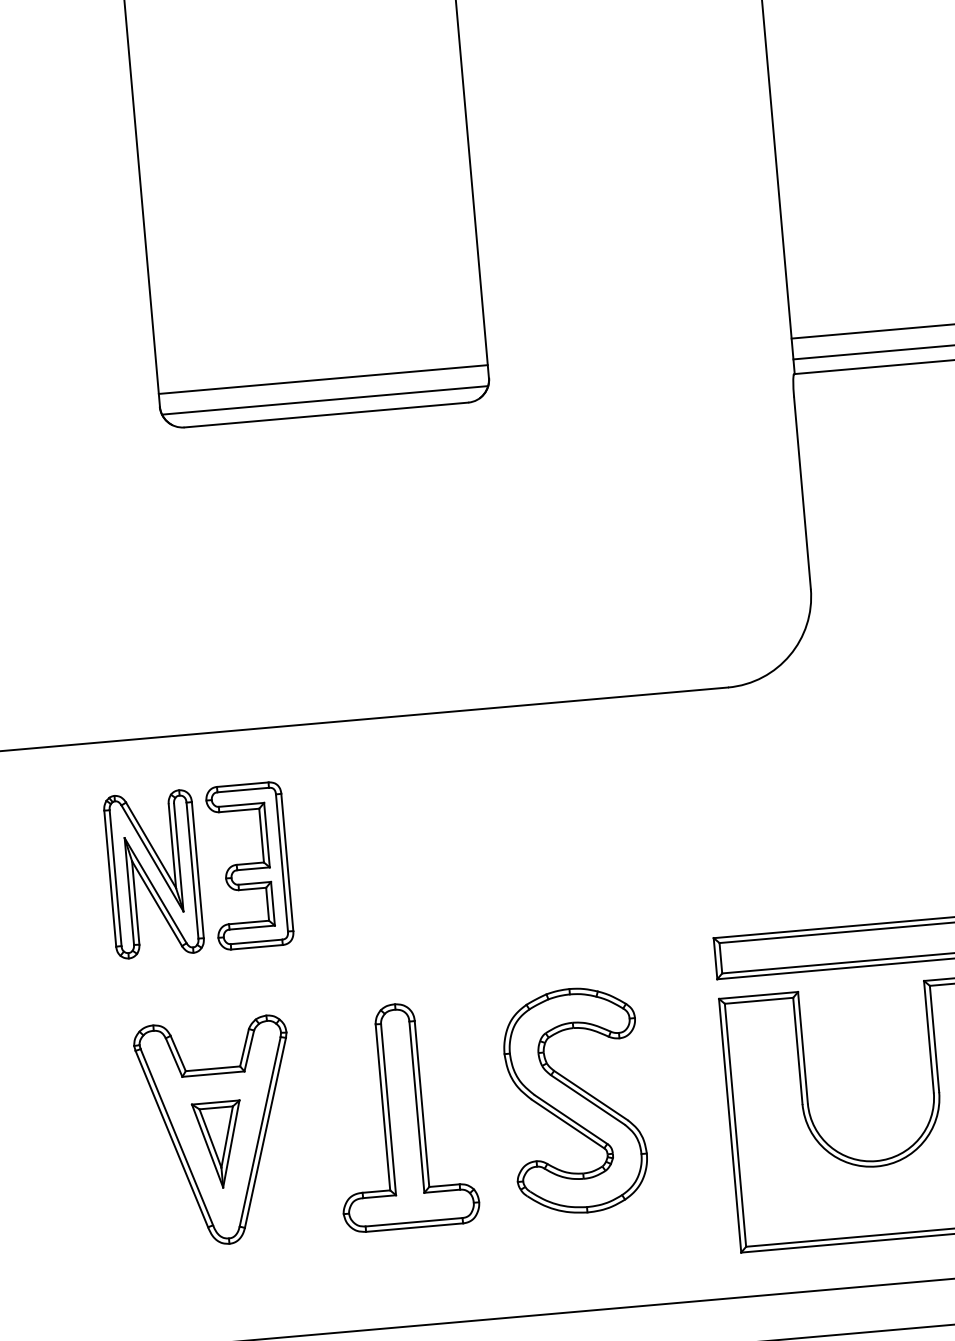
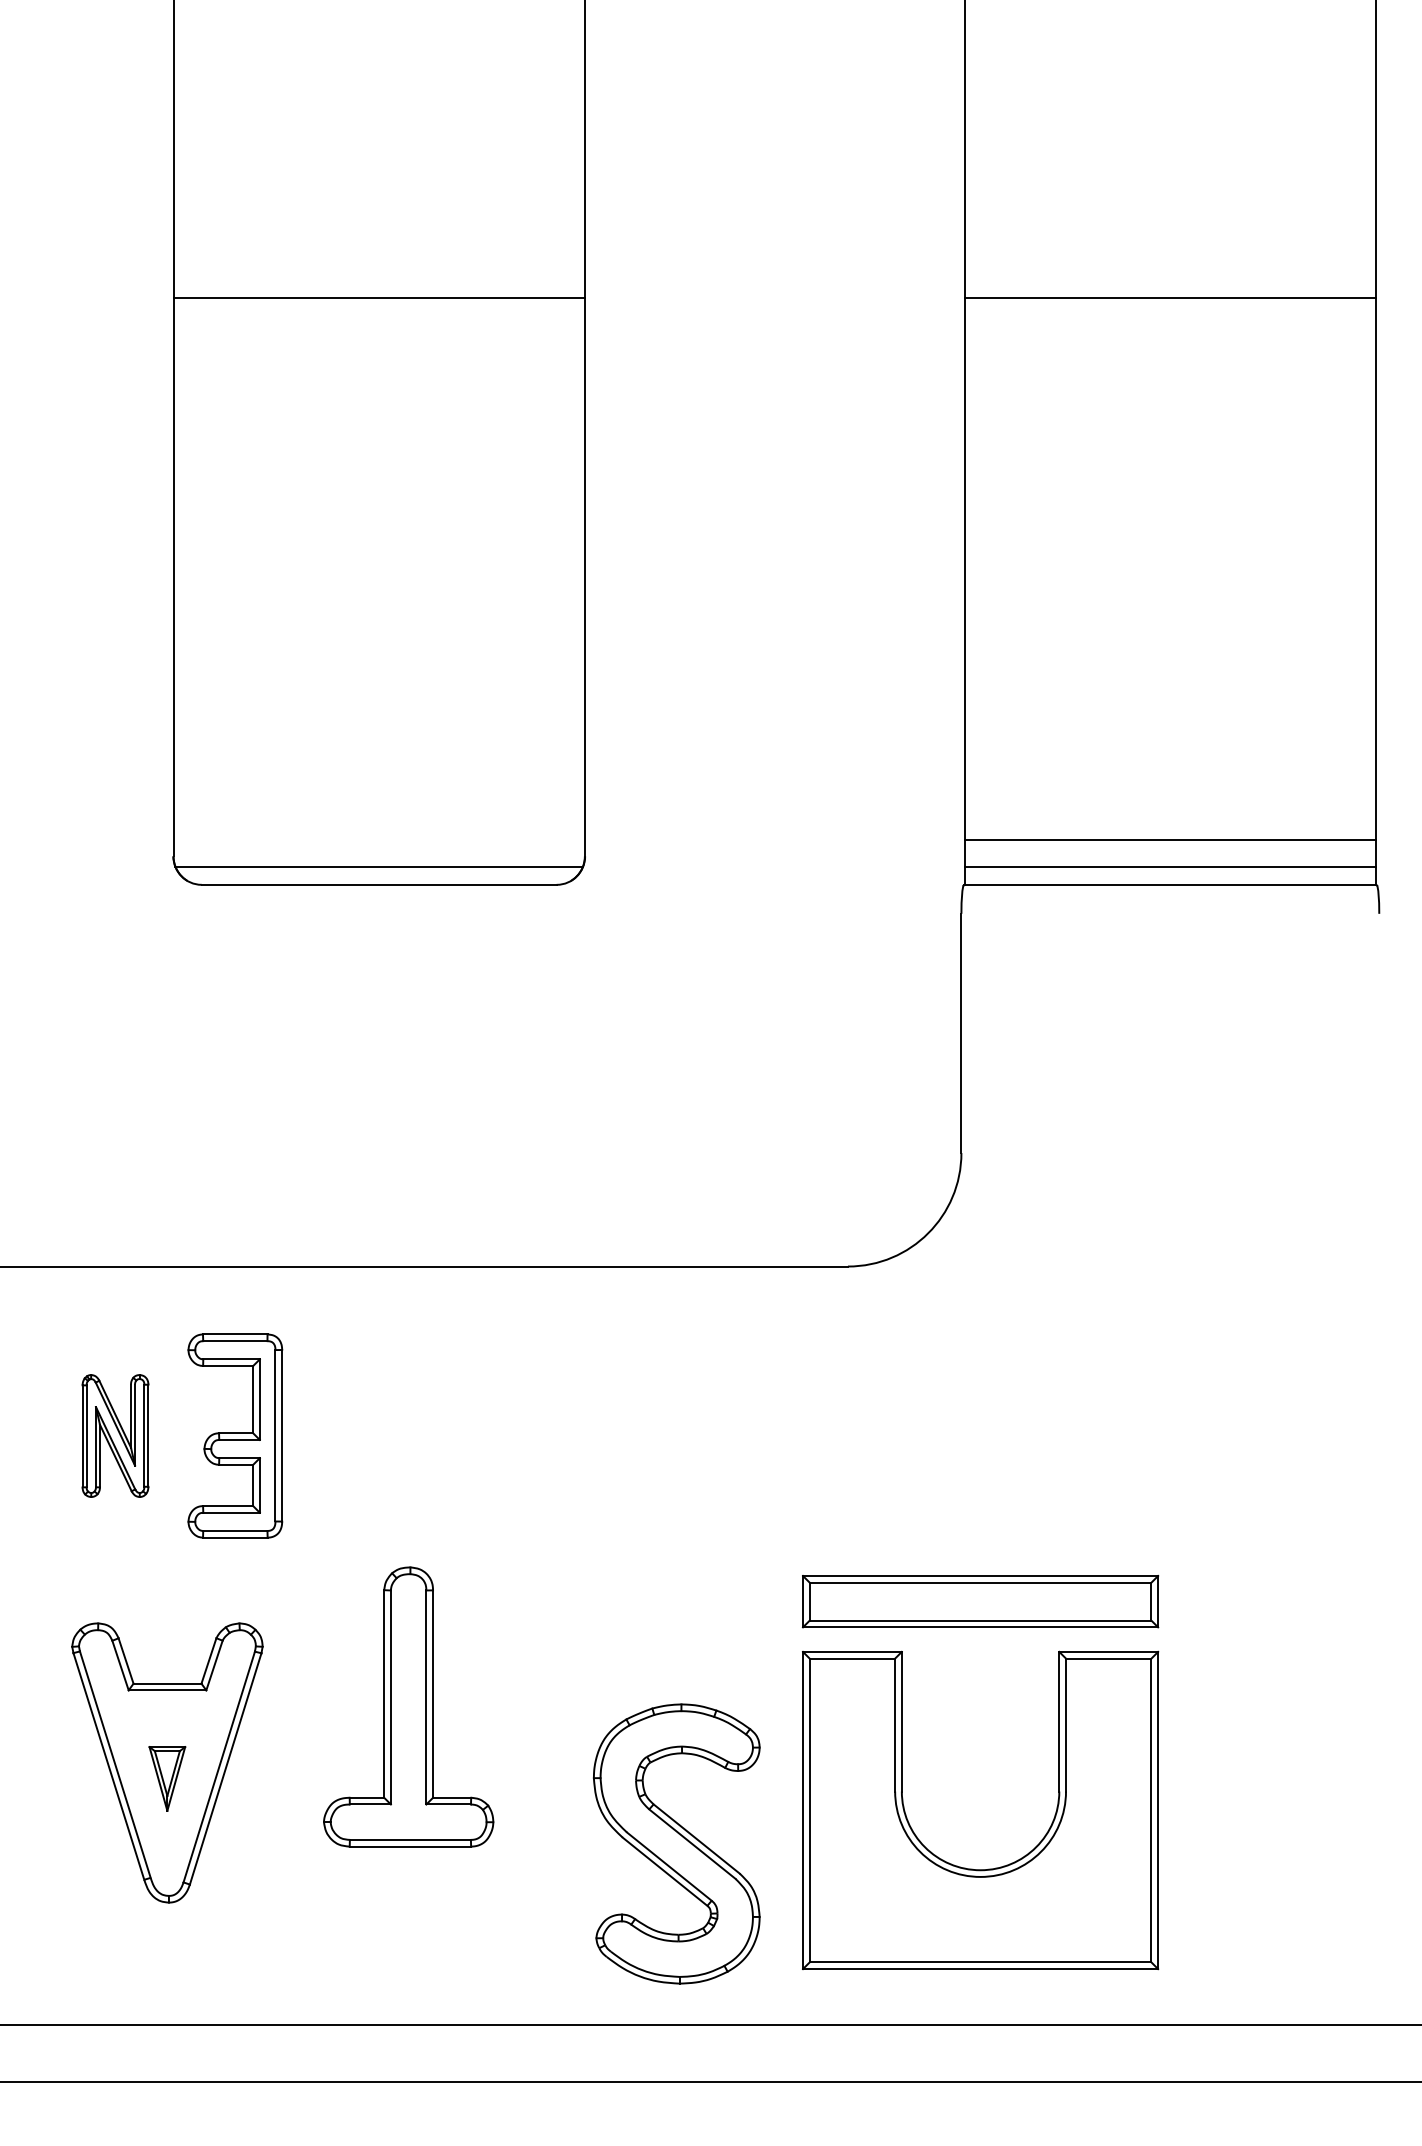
line: (322, 379) -> (378, 840), removed
part: (154, 873) -> (115, 1435), size x0.6
part: (575, 1100) -> (676, 1843), moved
part: (403, 1115) -> (408, 1706), moved
part: (219, 1144) -> (167, 1778), size x0.6

